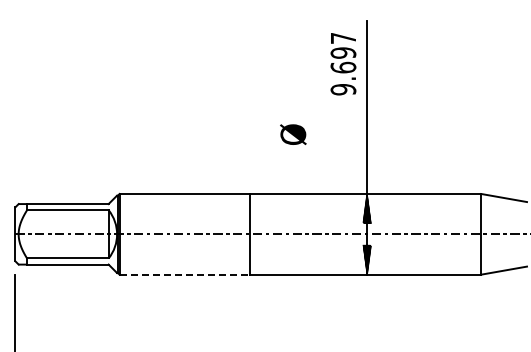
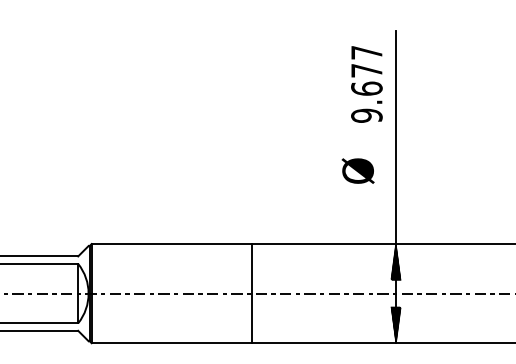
text: (343, 52) -> (366, 70), 9.697 -> 9.677
text: (293, 134) -> (358, 170), moved
line: (185, 274) -> (172, 343), dashed -> solid

